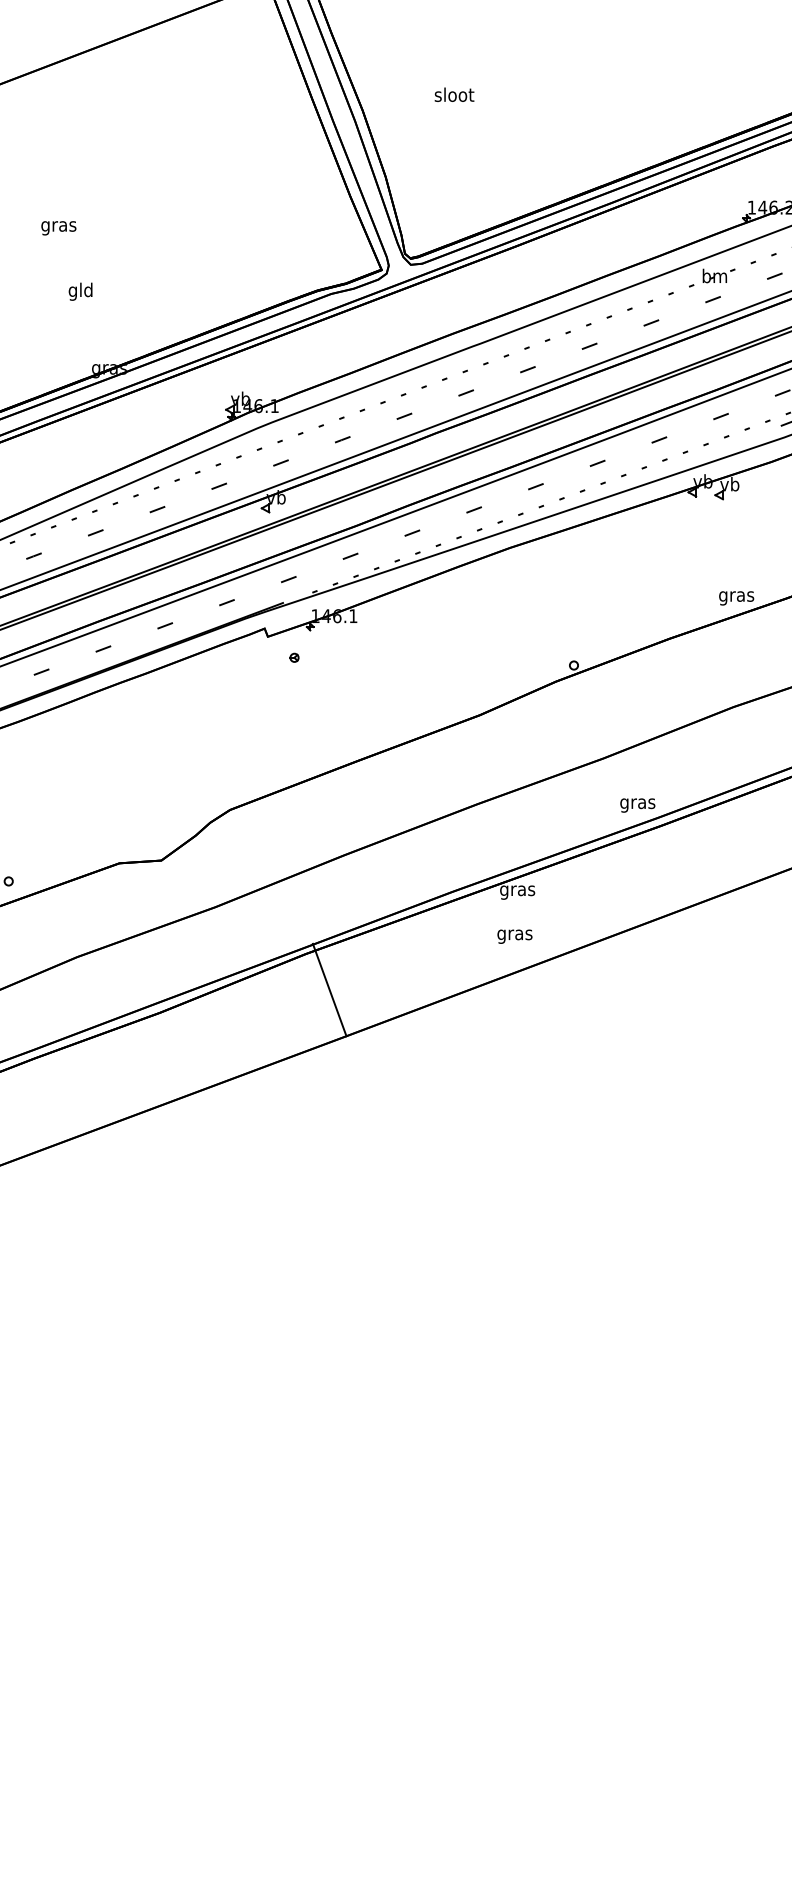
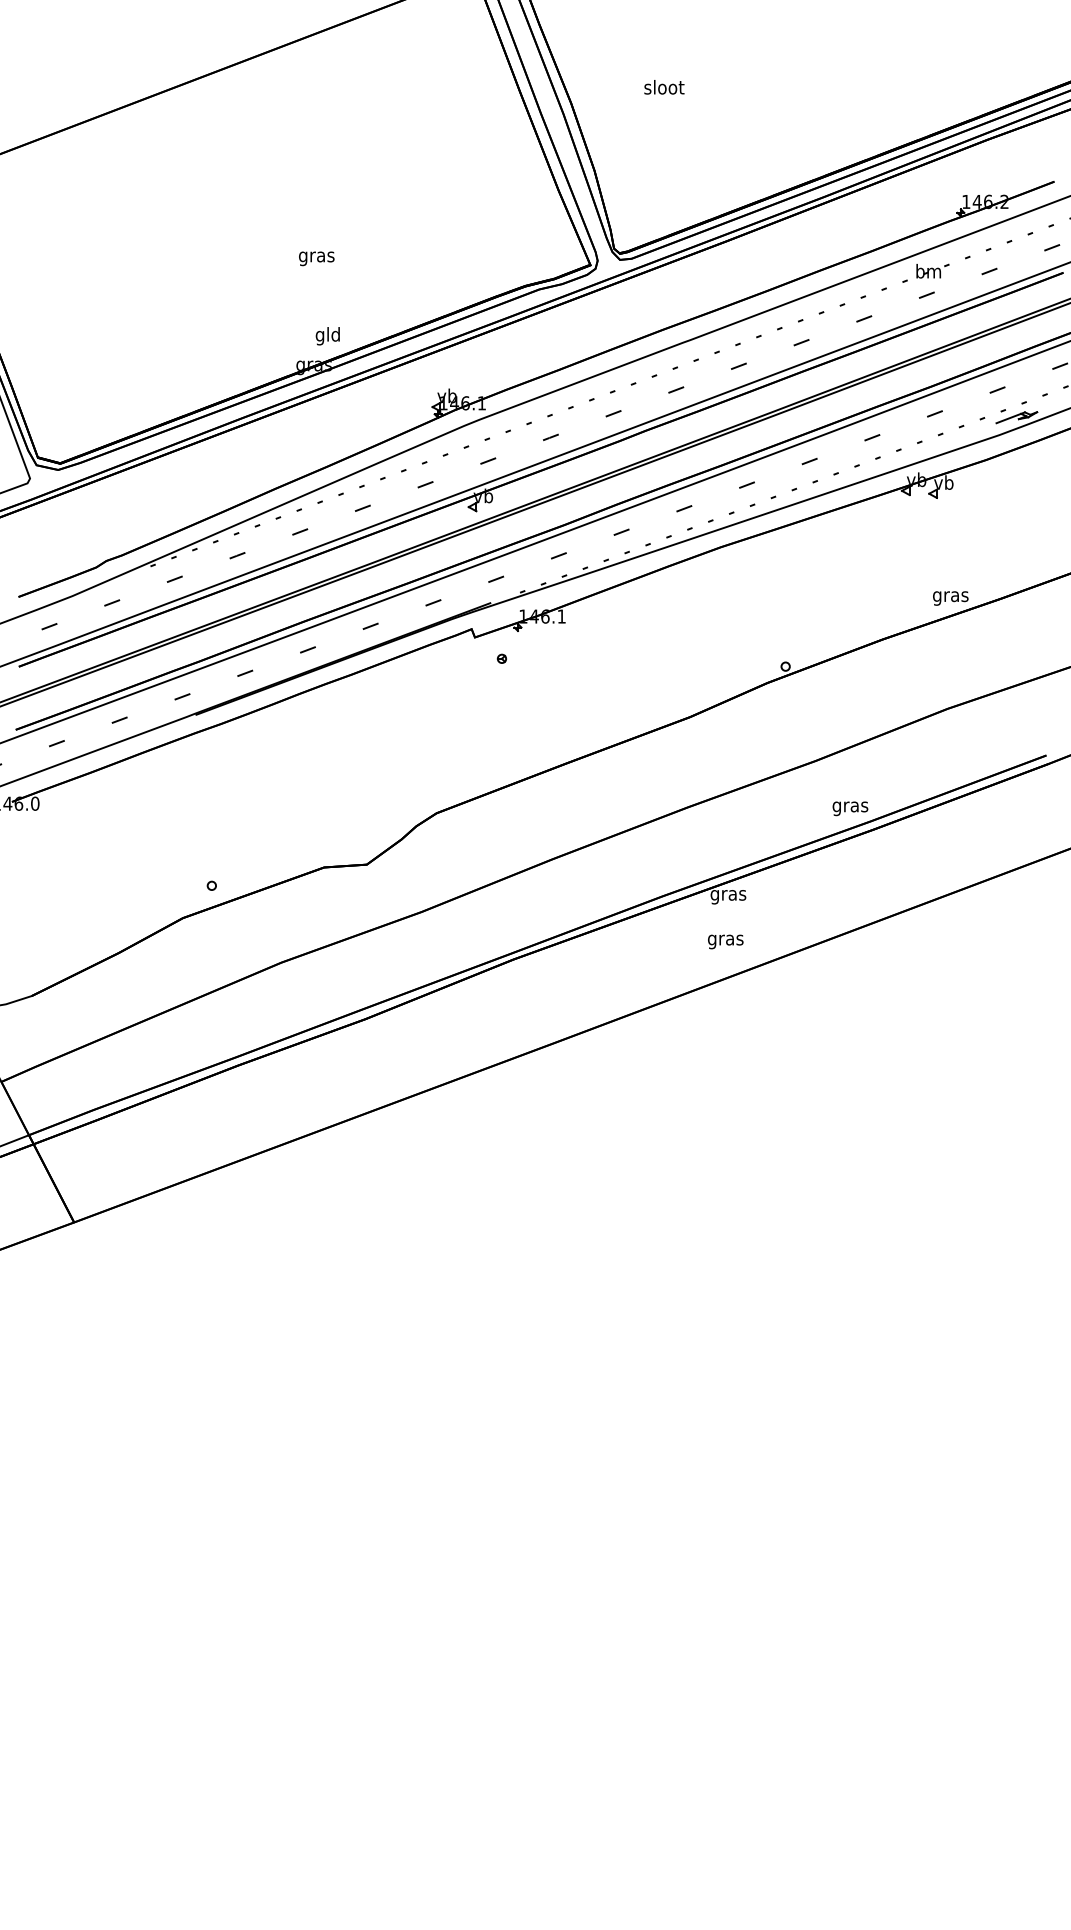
text: (58, 227) -> (316, 258), moved
text: (80, 292) -> (327, 336), moved
line: (329, 989) -> (537, 995), removed

